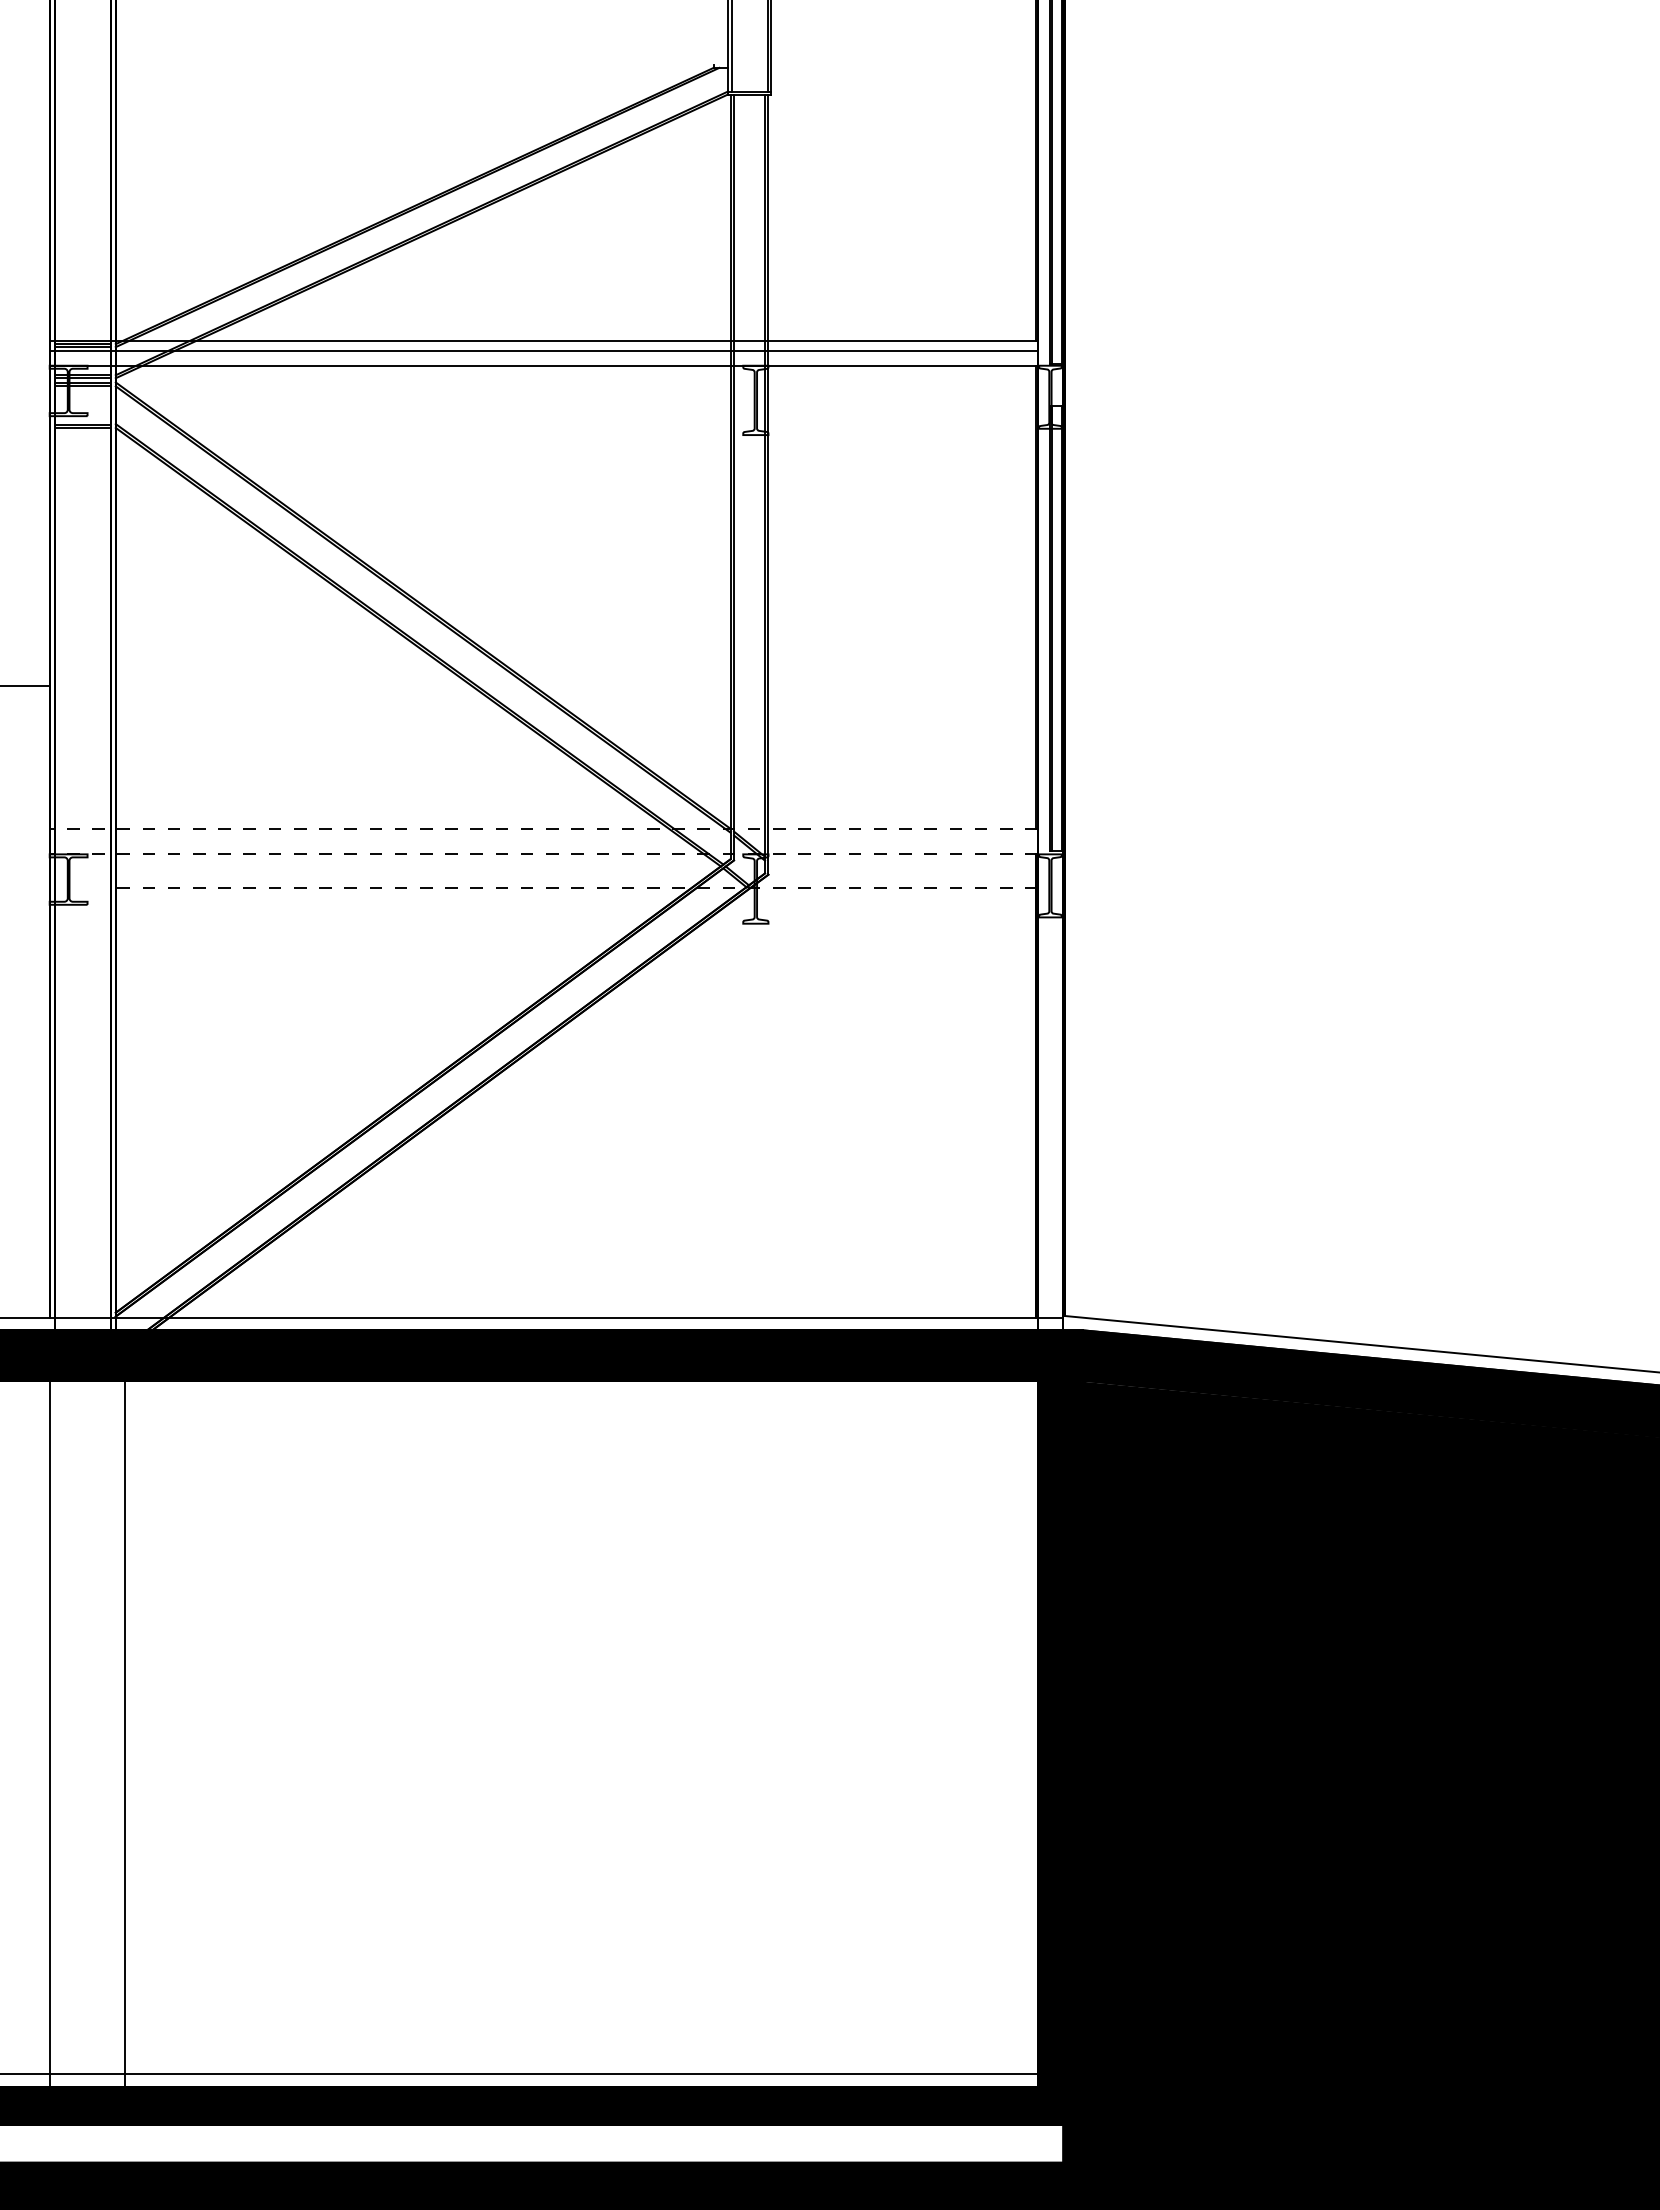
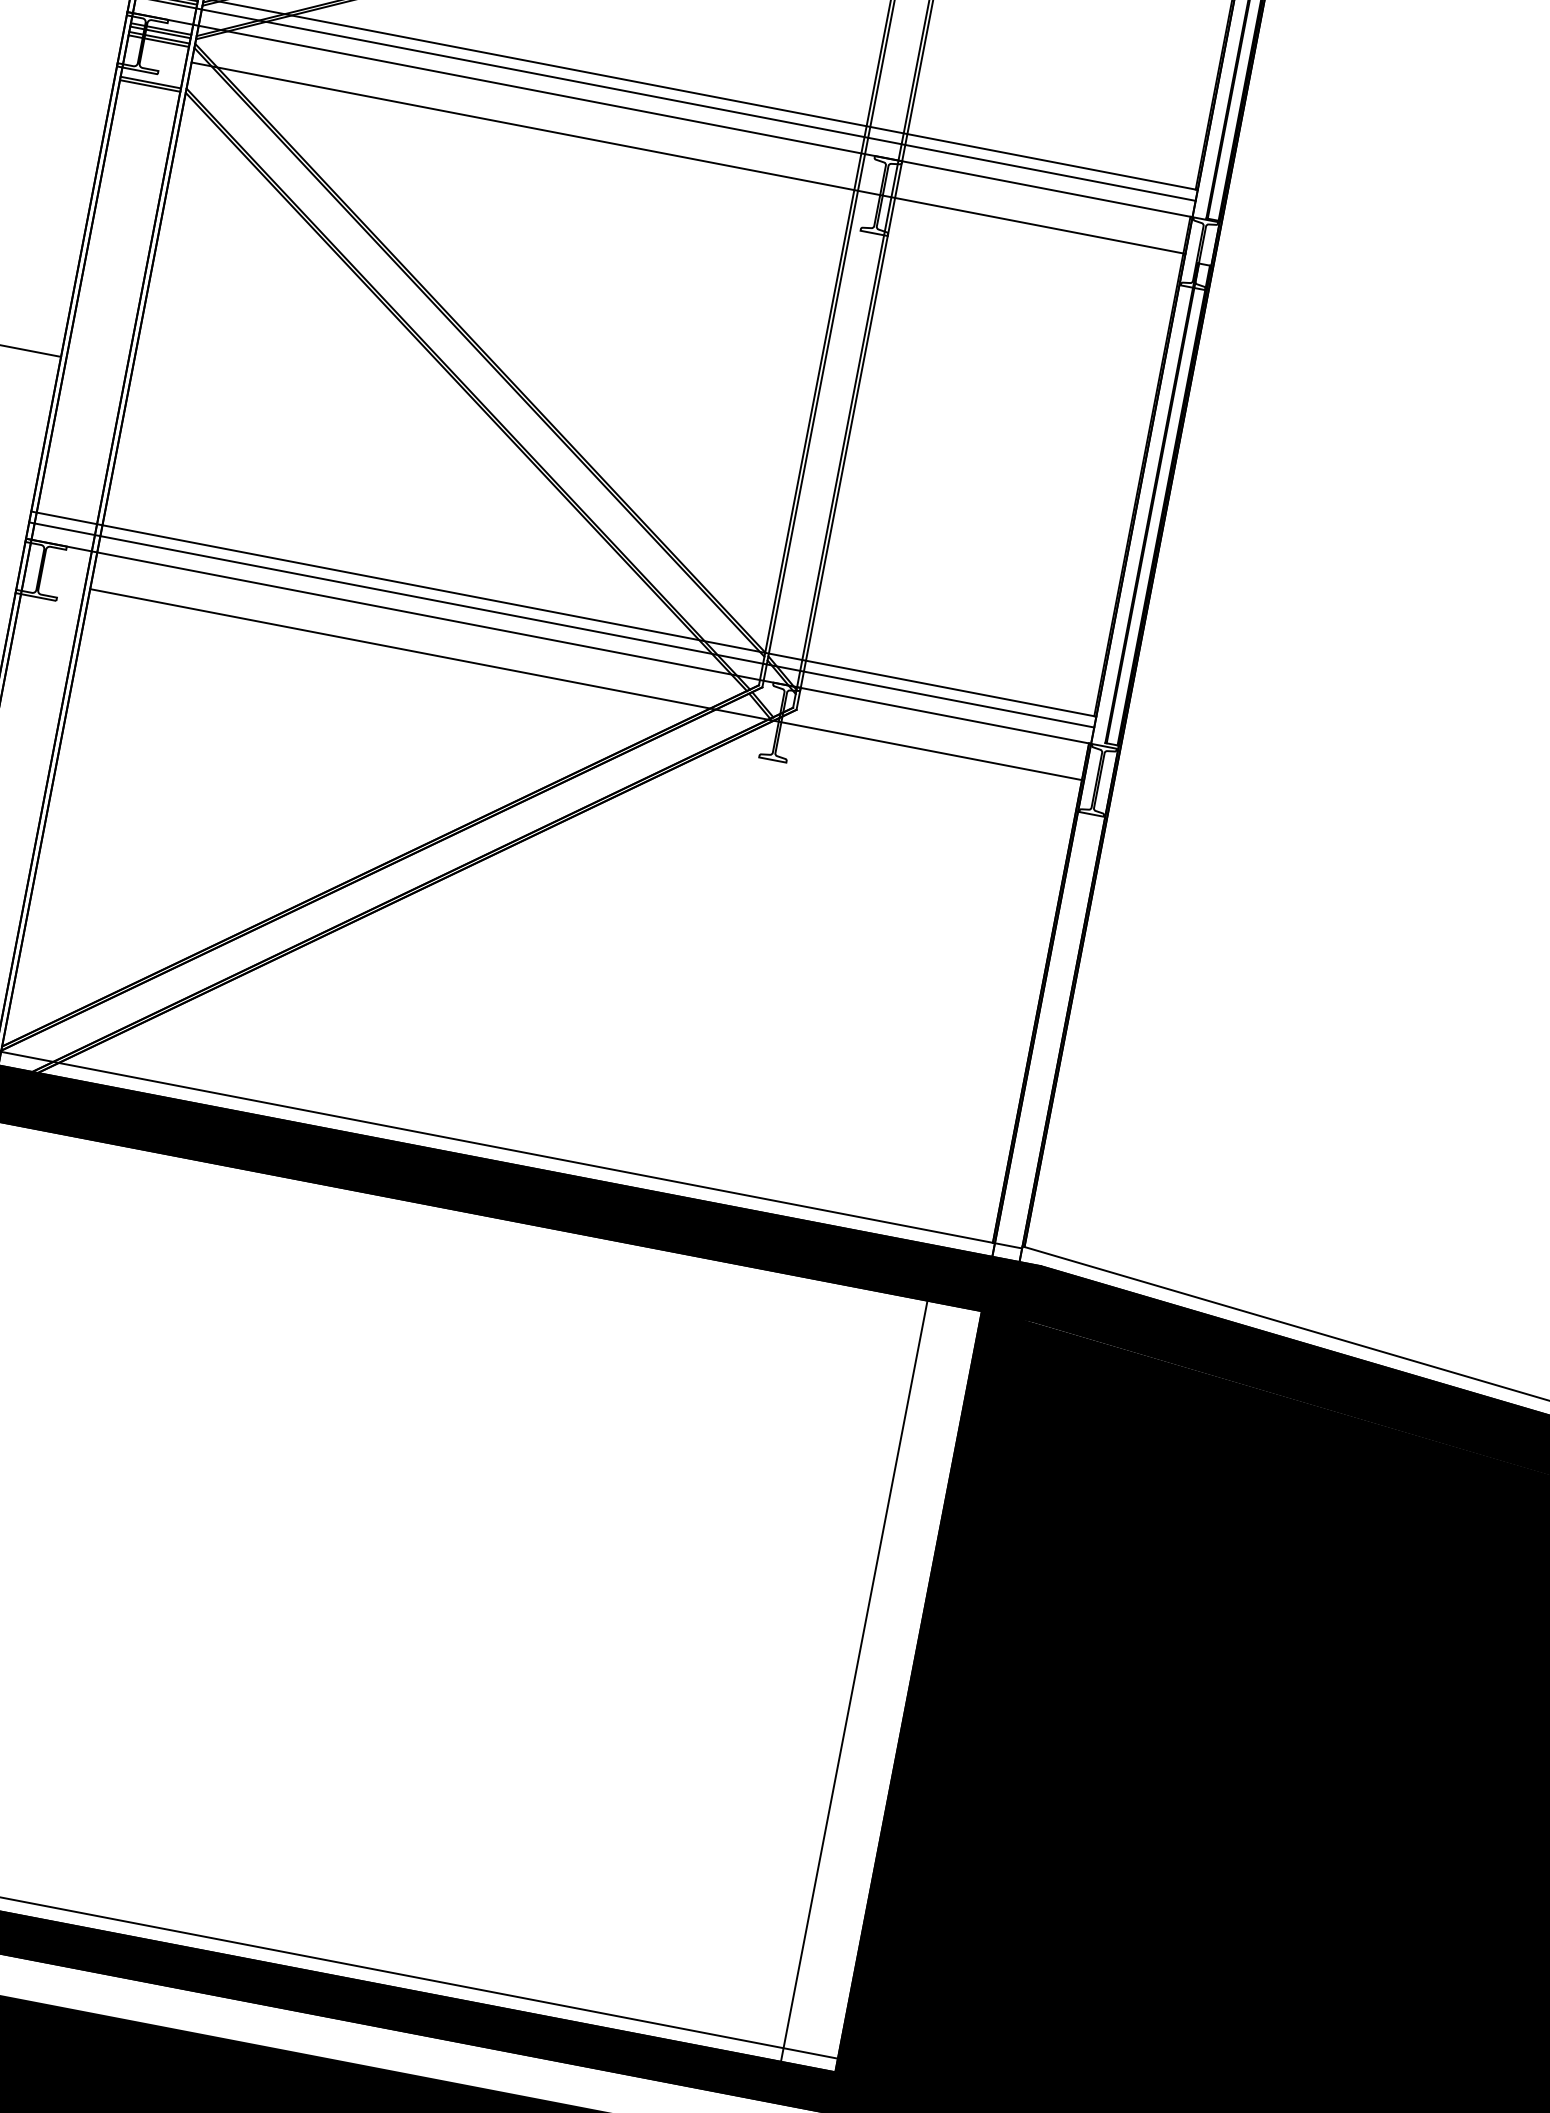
line: (576, 399) -> (688, 157), added
line: (543, 829) -> (563, 614), dashed -> solid
line: (543, 839) -> (561, 625), added
line: (543, 854) -> (558, 641), dashed -> solid
line: (576, 888) -> (586, 684), dashed -> solid
line: (987, 1733) -> (854, 1680), added

